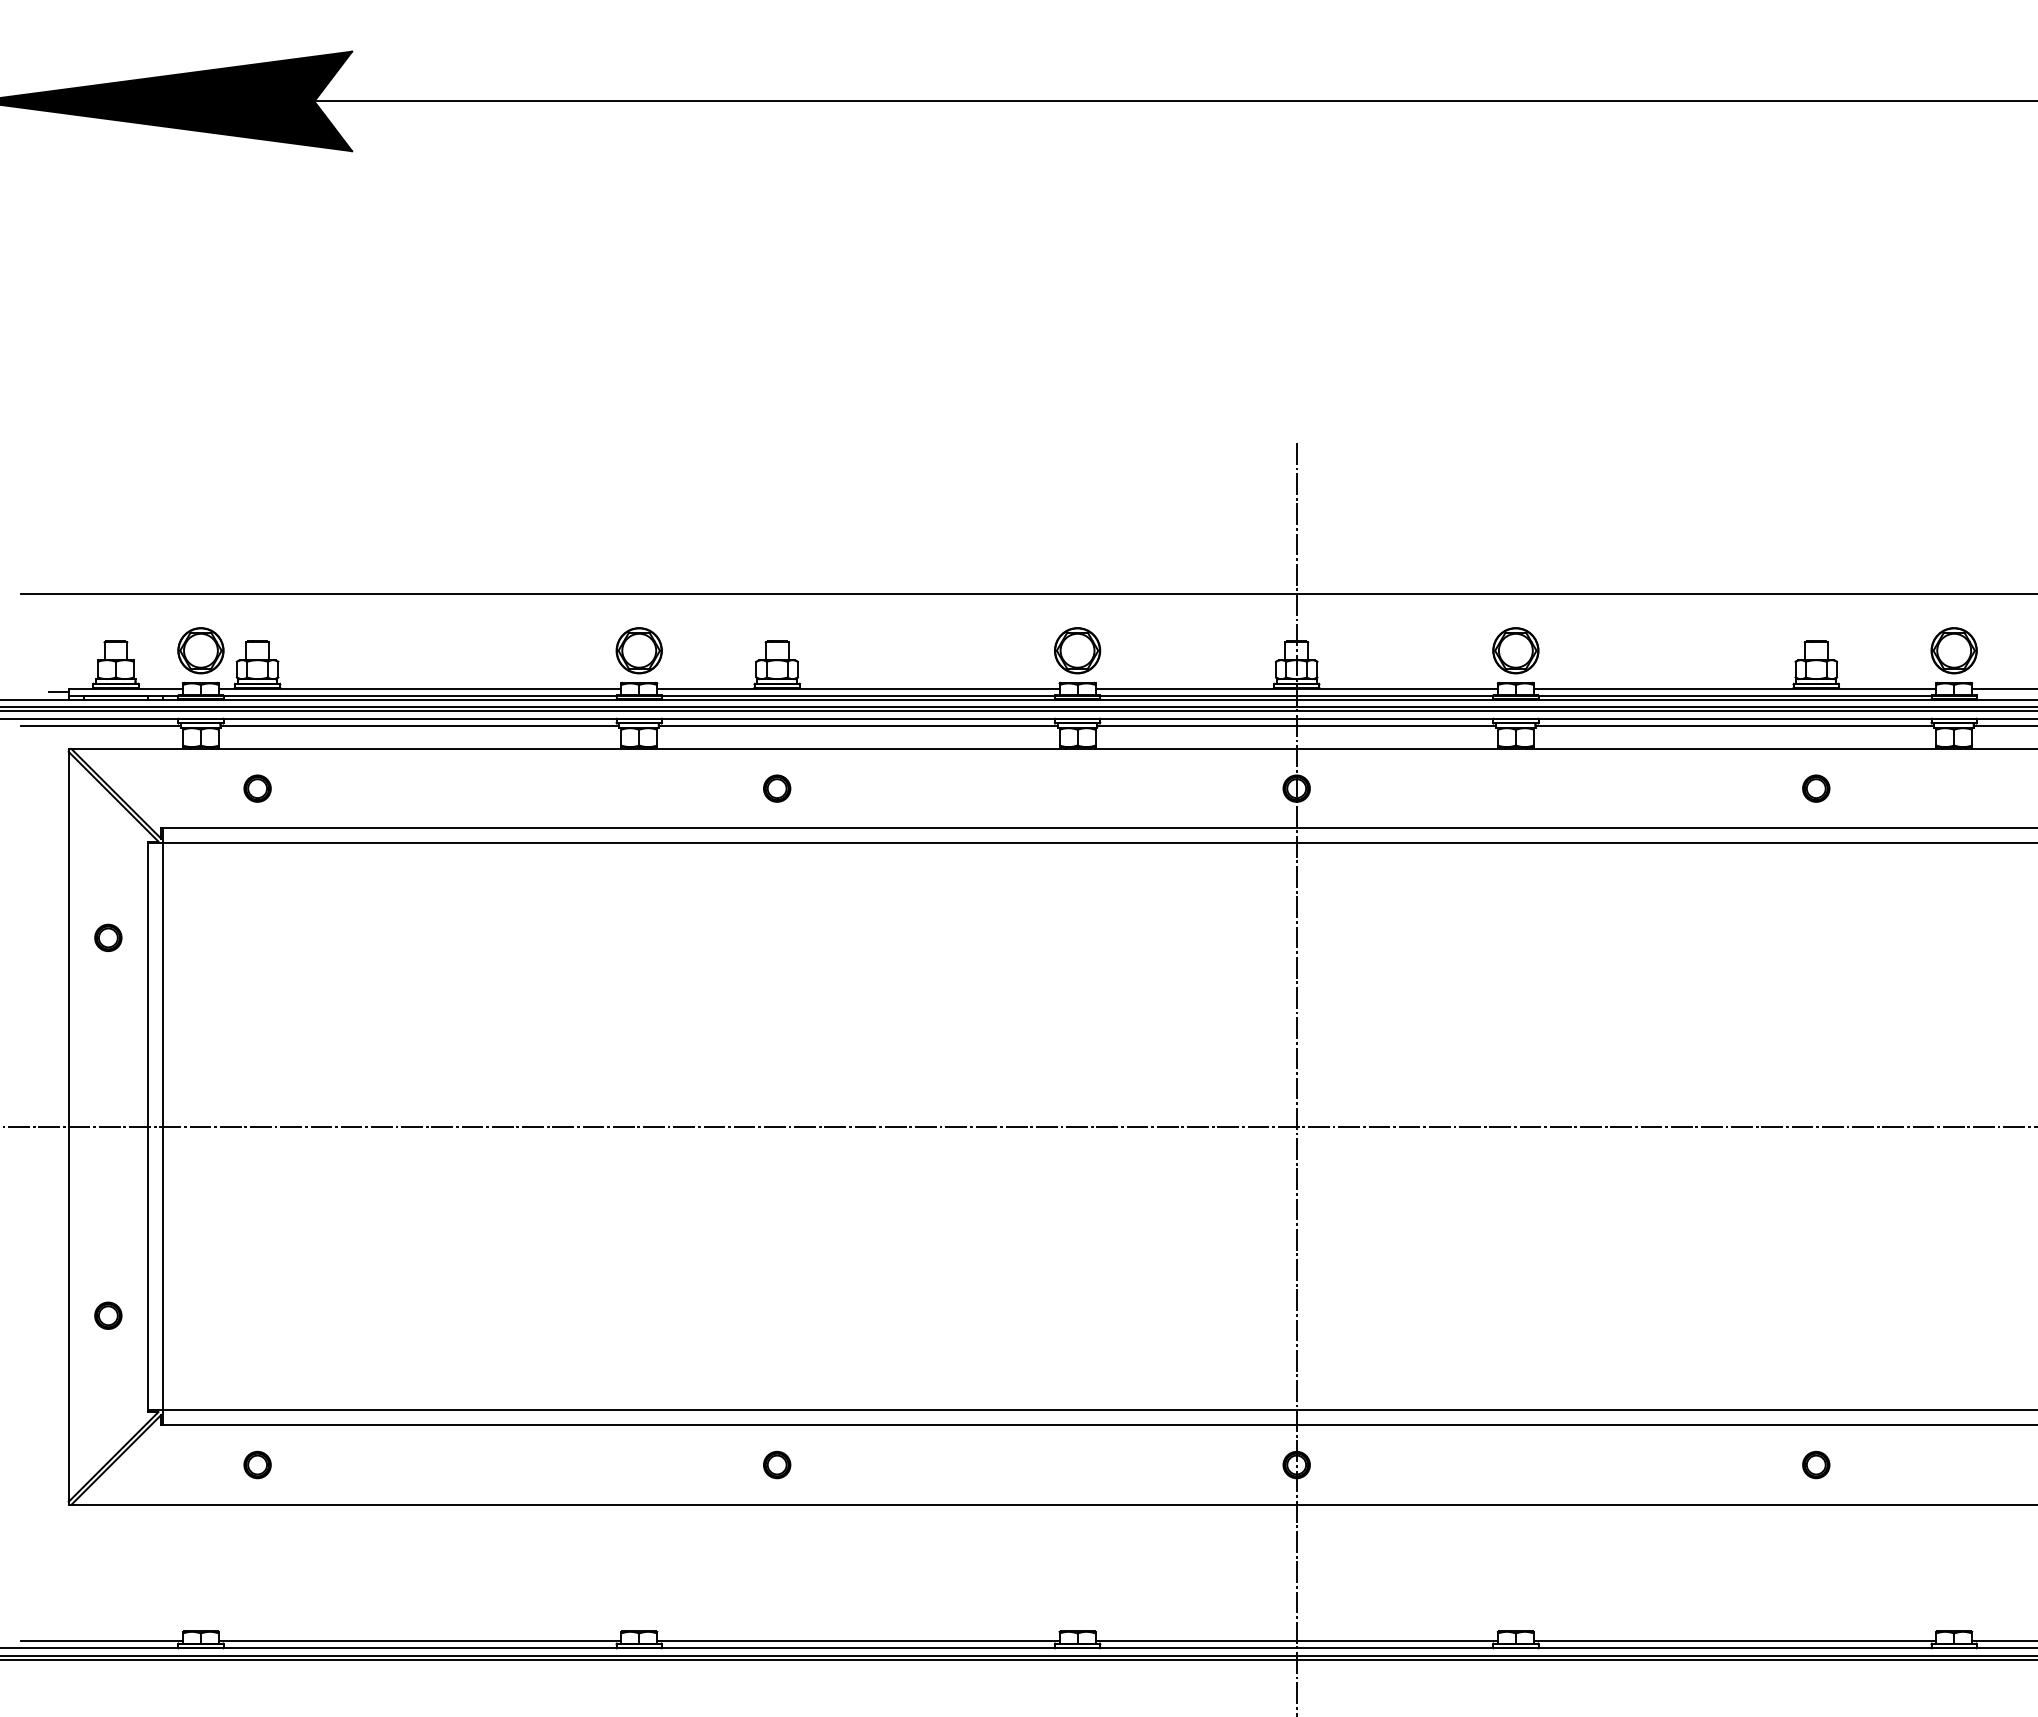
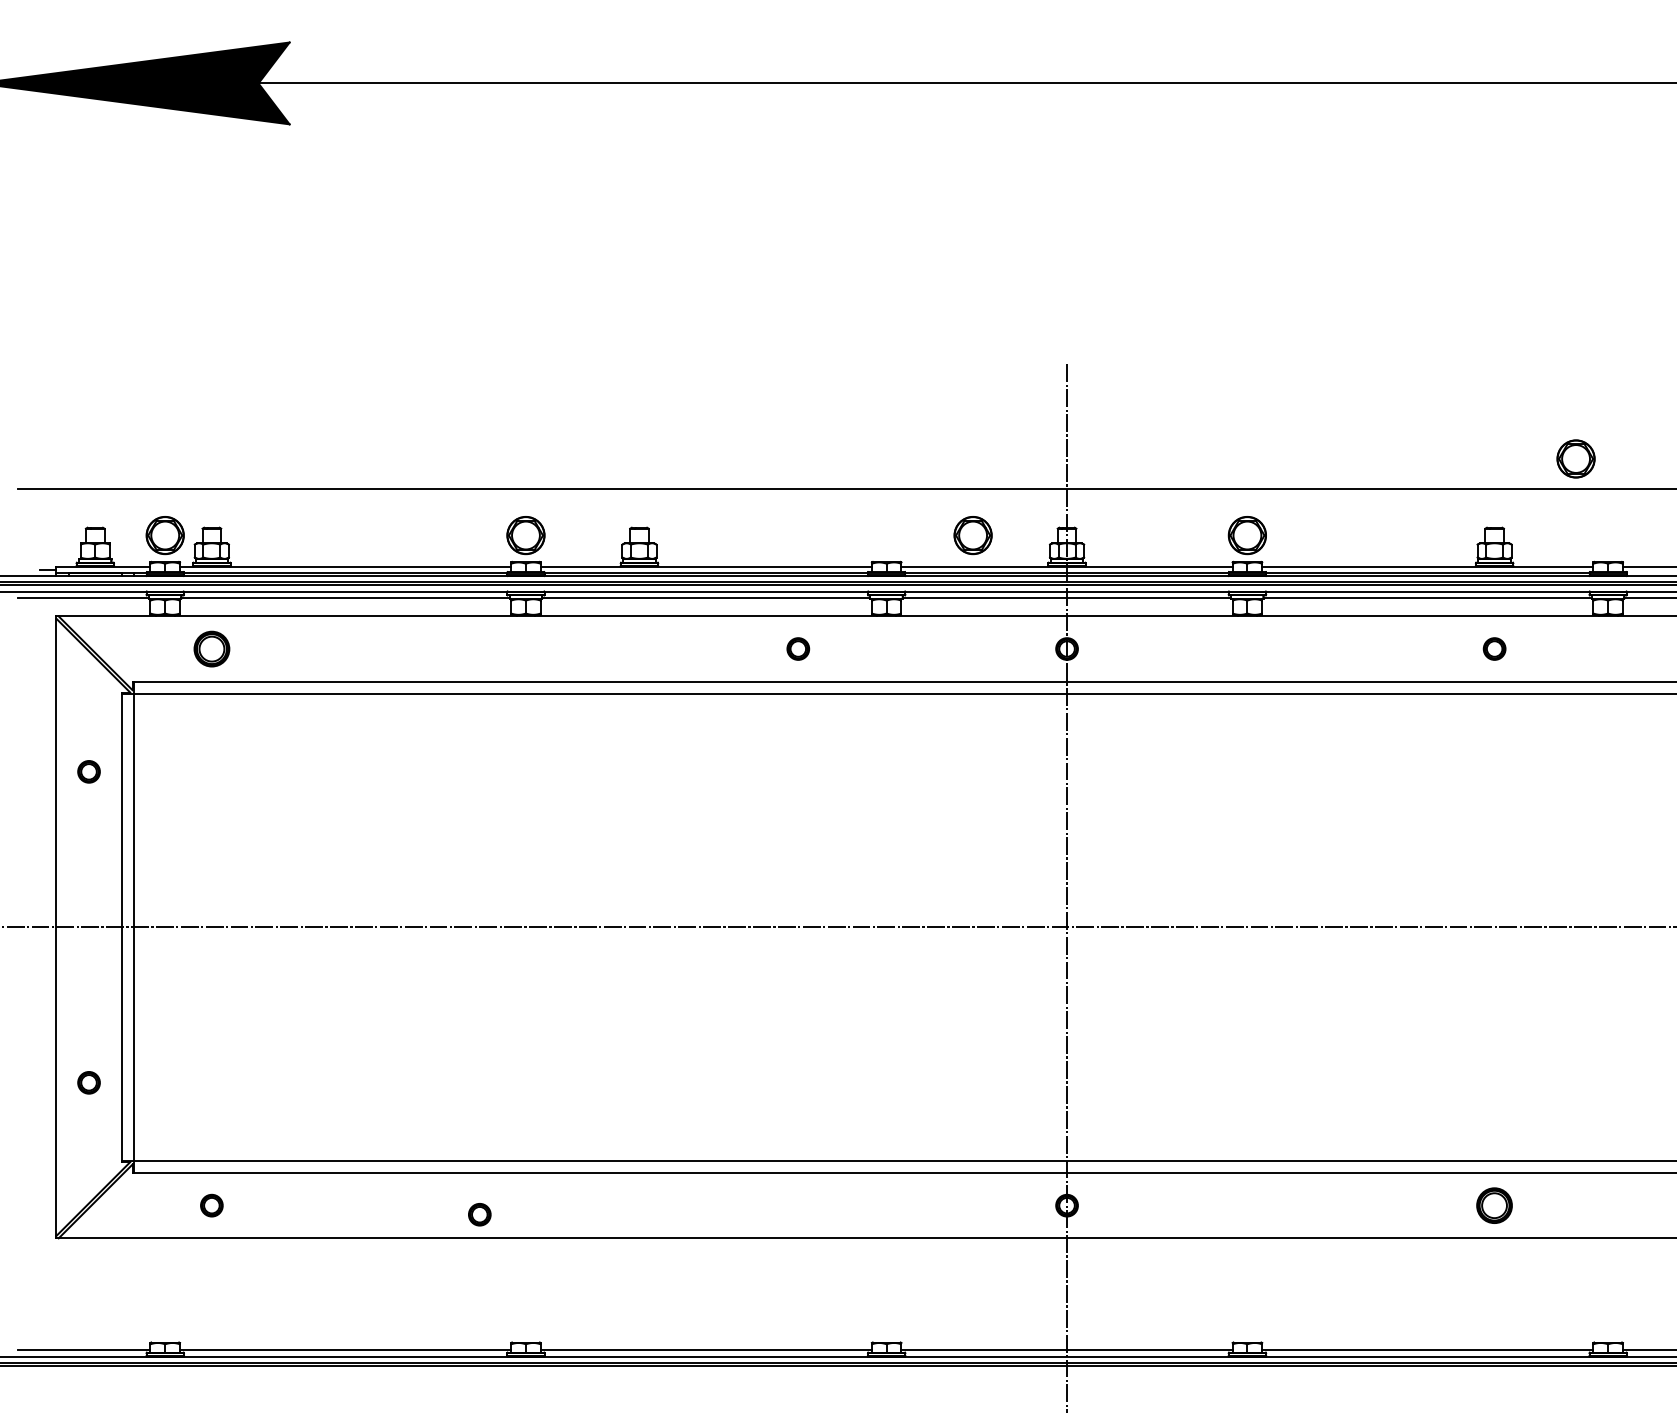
part: (1077, 650) -> (973, 535), moved
part: (1953, 650) -> (1575, 458), moved
part: (257, 788) -> (211, 648), size x1.6
part: (777, 788) -> (798, 648), moved
part: (777, 1464) -> (480, 1214), moved
part: (1816, 1464) -> (1494, 1205), size x1.6

